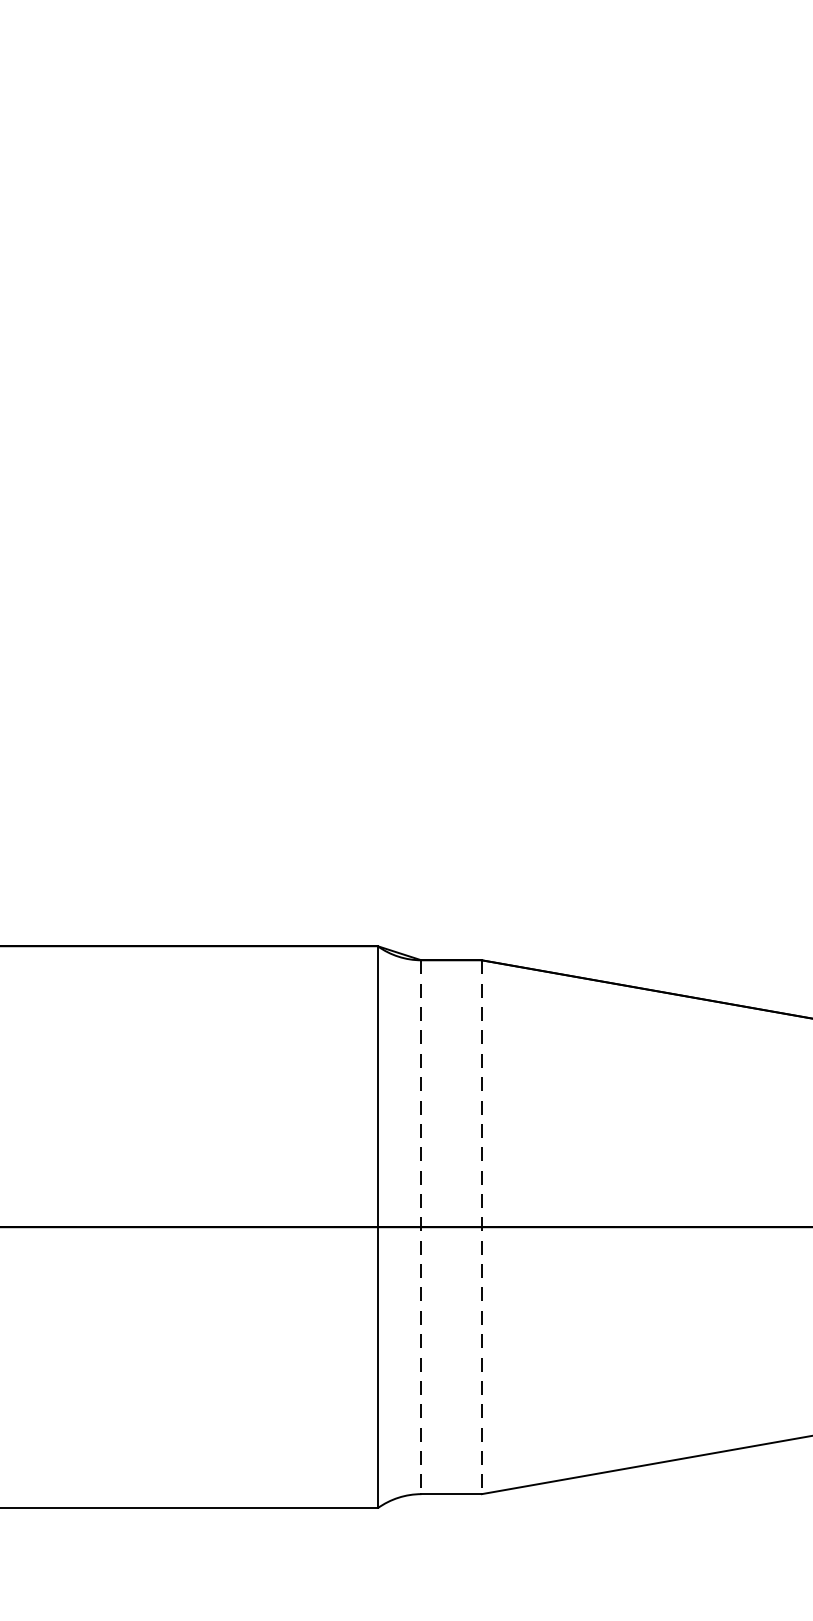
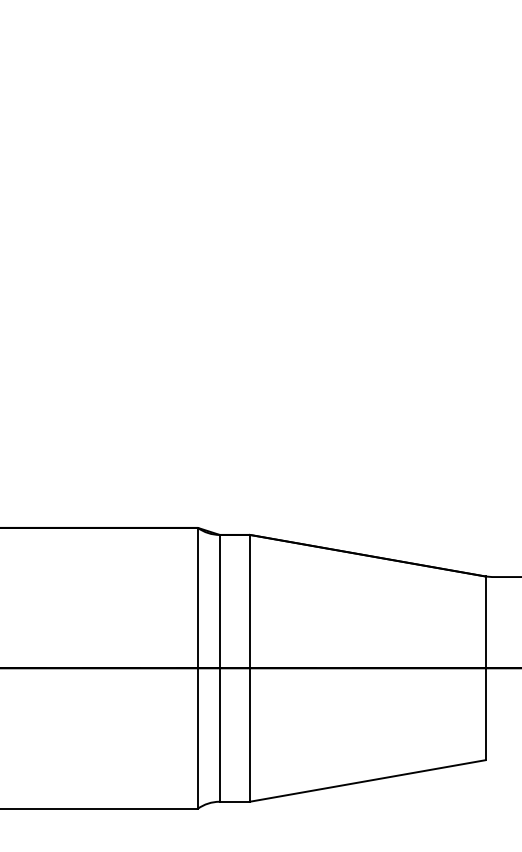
line: (421, 1227) -> (219, 668), dashed -> solid
line: (481, 1227) -> (249, 668), dashed -> solid

